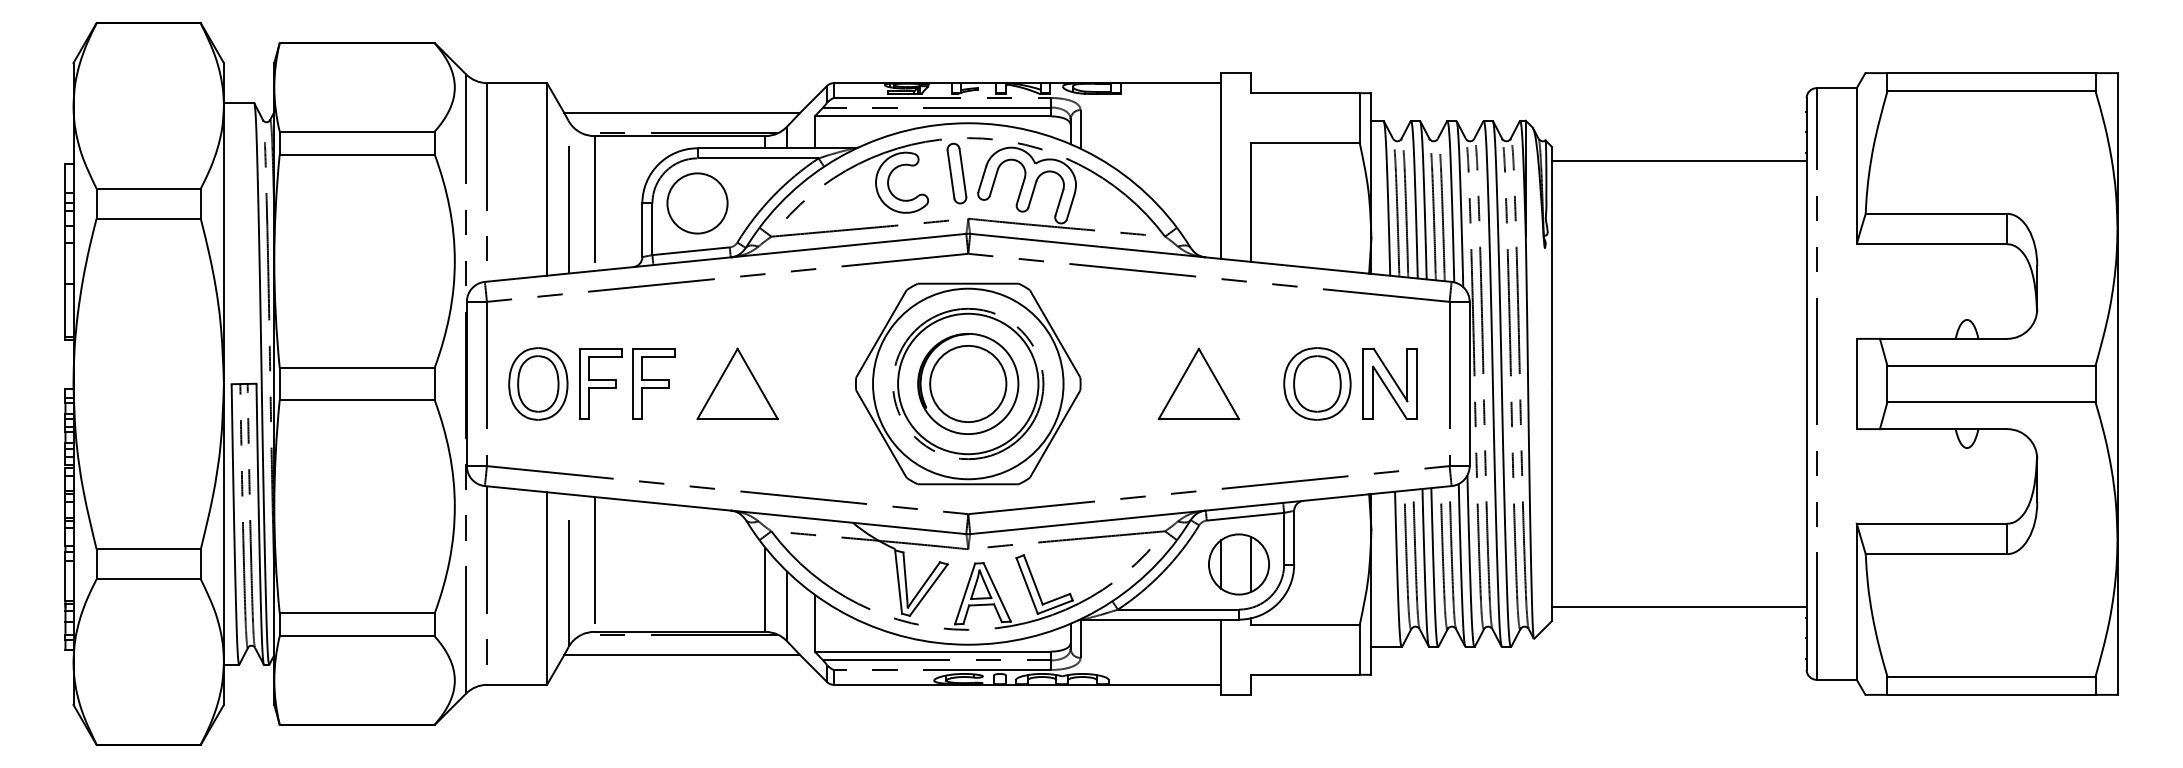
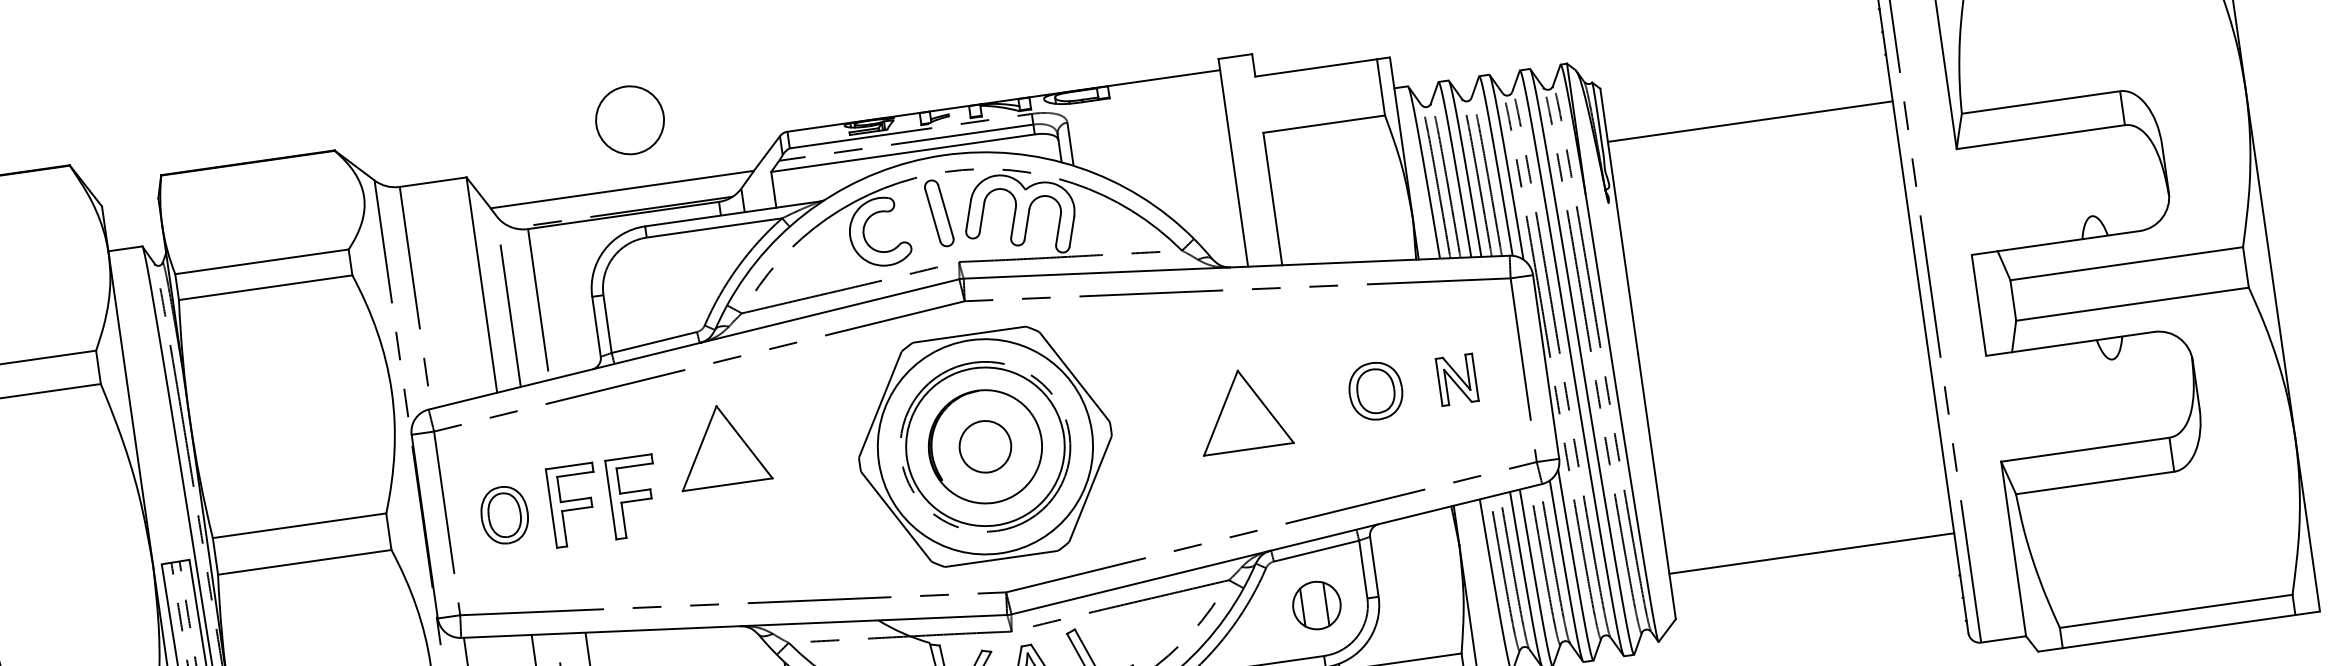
line: (1678, 161) -> (1749, 121), moved
circle: (697, 203) -> (630, 120), moved
part: (538, 383) -> (504, 514), size x0.7
part: (737, 383) -> (721, 444), moved
circle: (968, 383) -> (985, 446), size x0.6
part: (1317, 383) -> (1375, 390), size x0.7
part: (1389, 384) -> (1456, 380), size x0.6
part: (1238, 564) -> (1316, 605), size x0.7
line: (1678, 606) -> (1810, 553), moved

